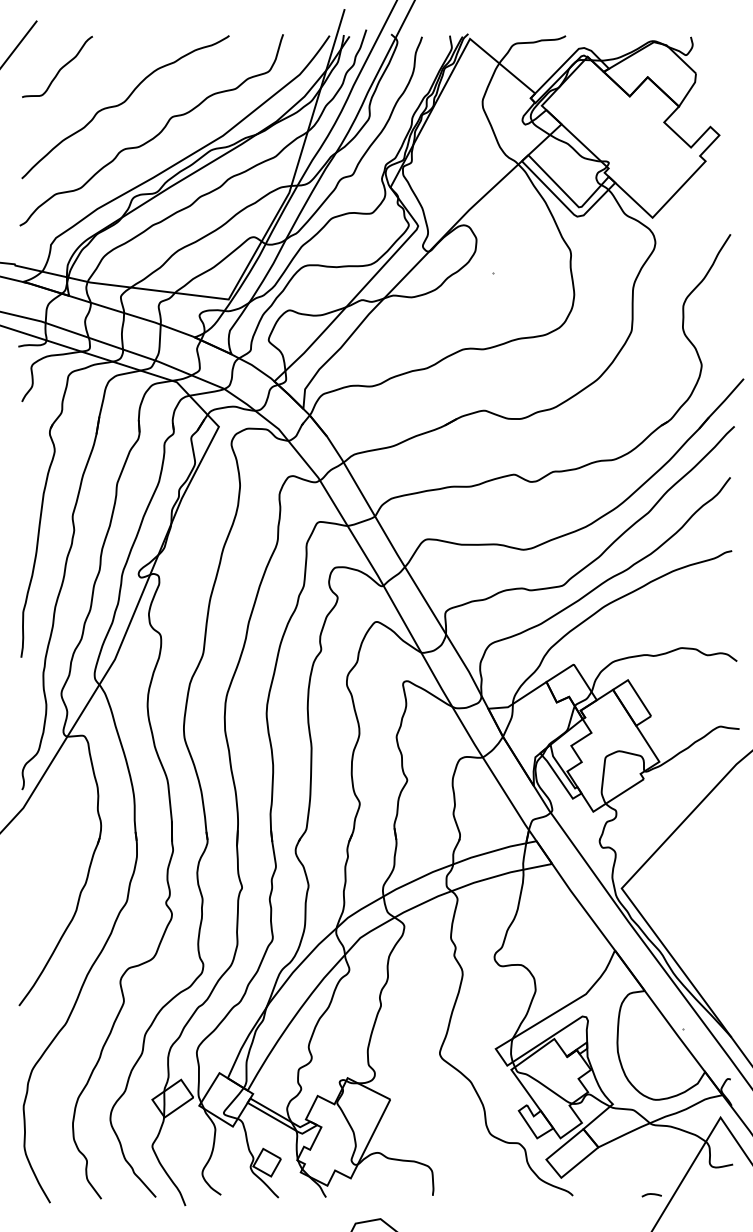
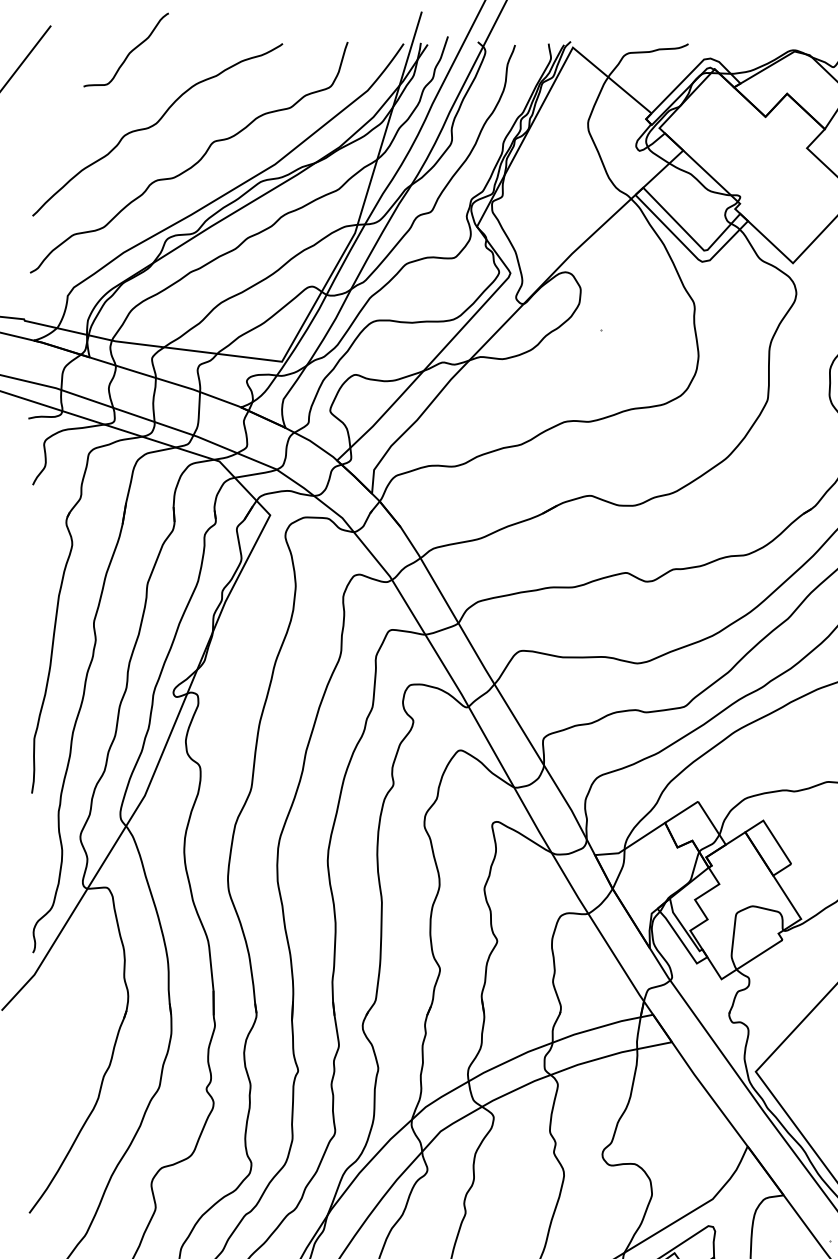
curve: (60, 68) -> (129, 51), moved

